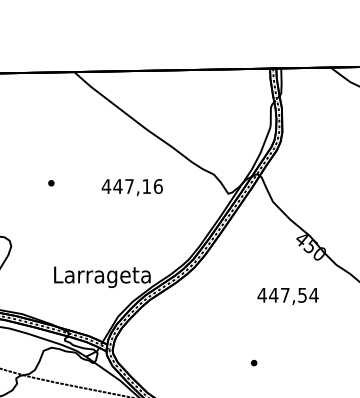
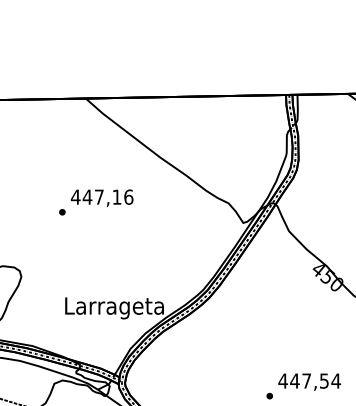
text: (131, 187) -> (101, 198), moved
text: (287, 296) -> (309, 382), moved

